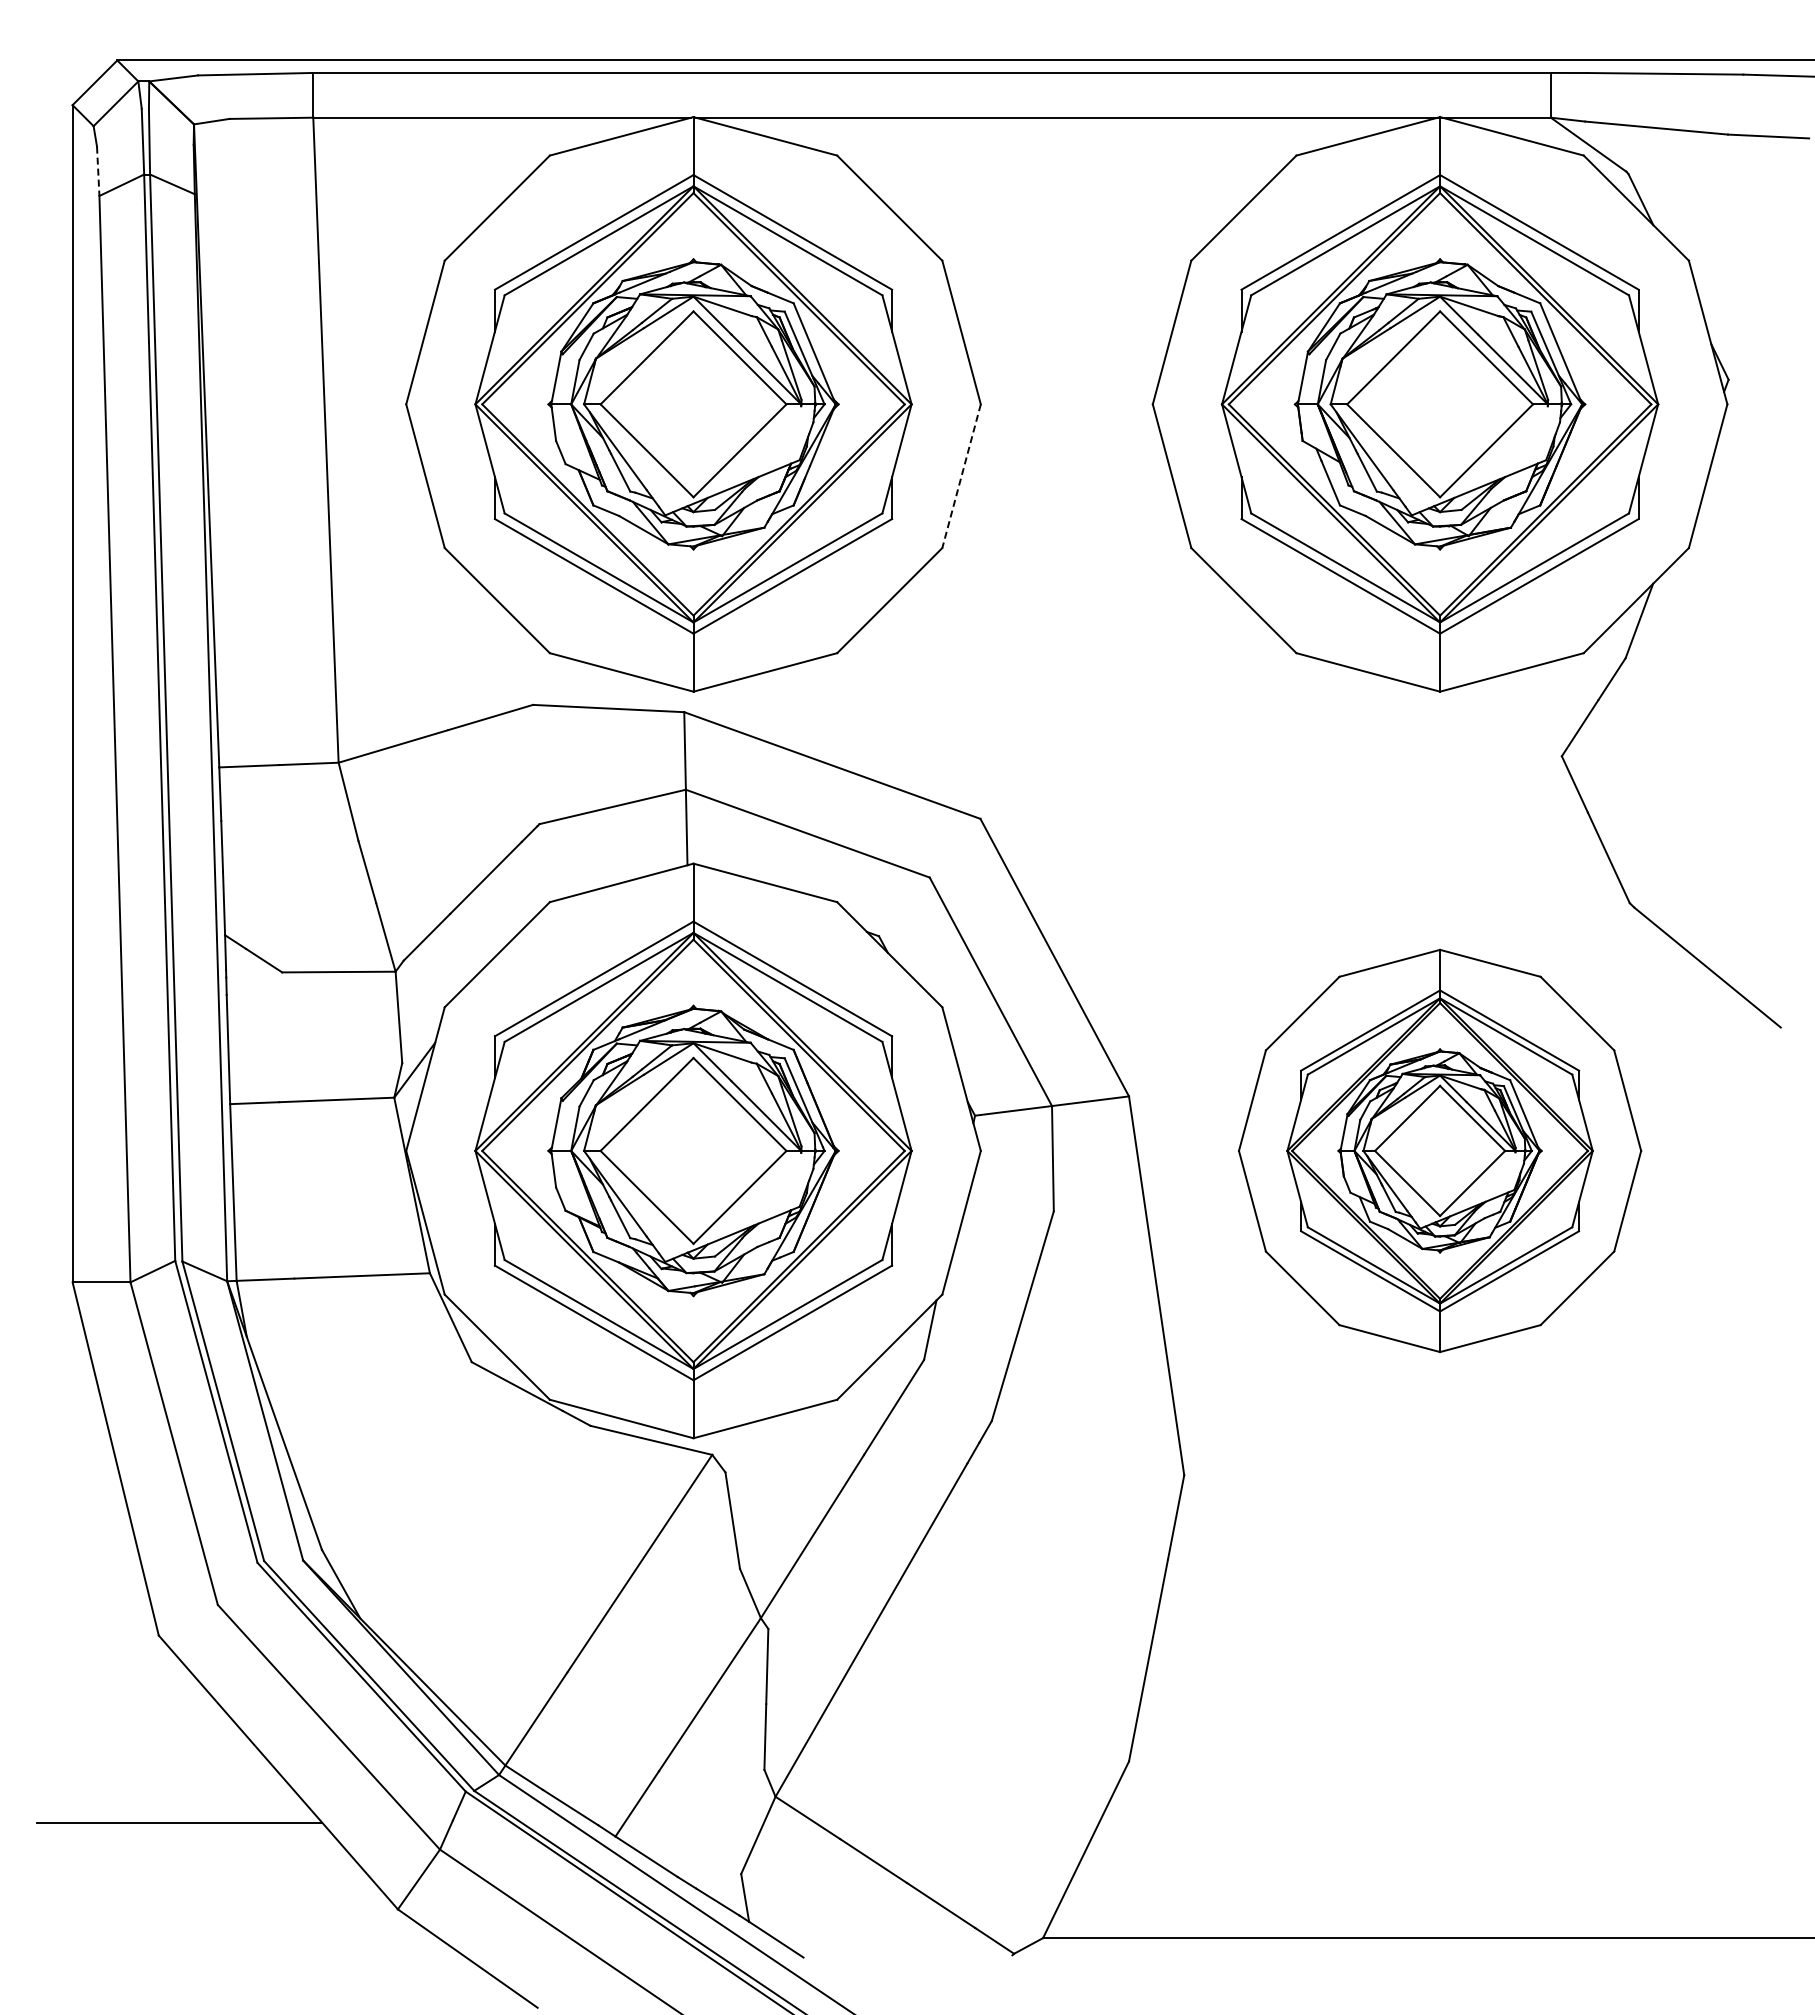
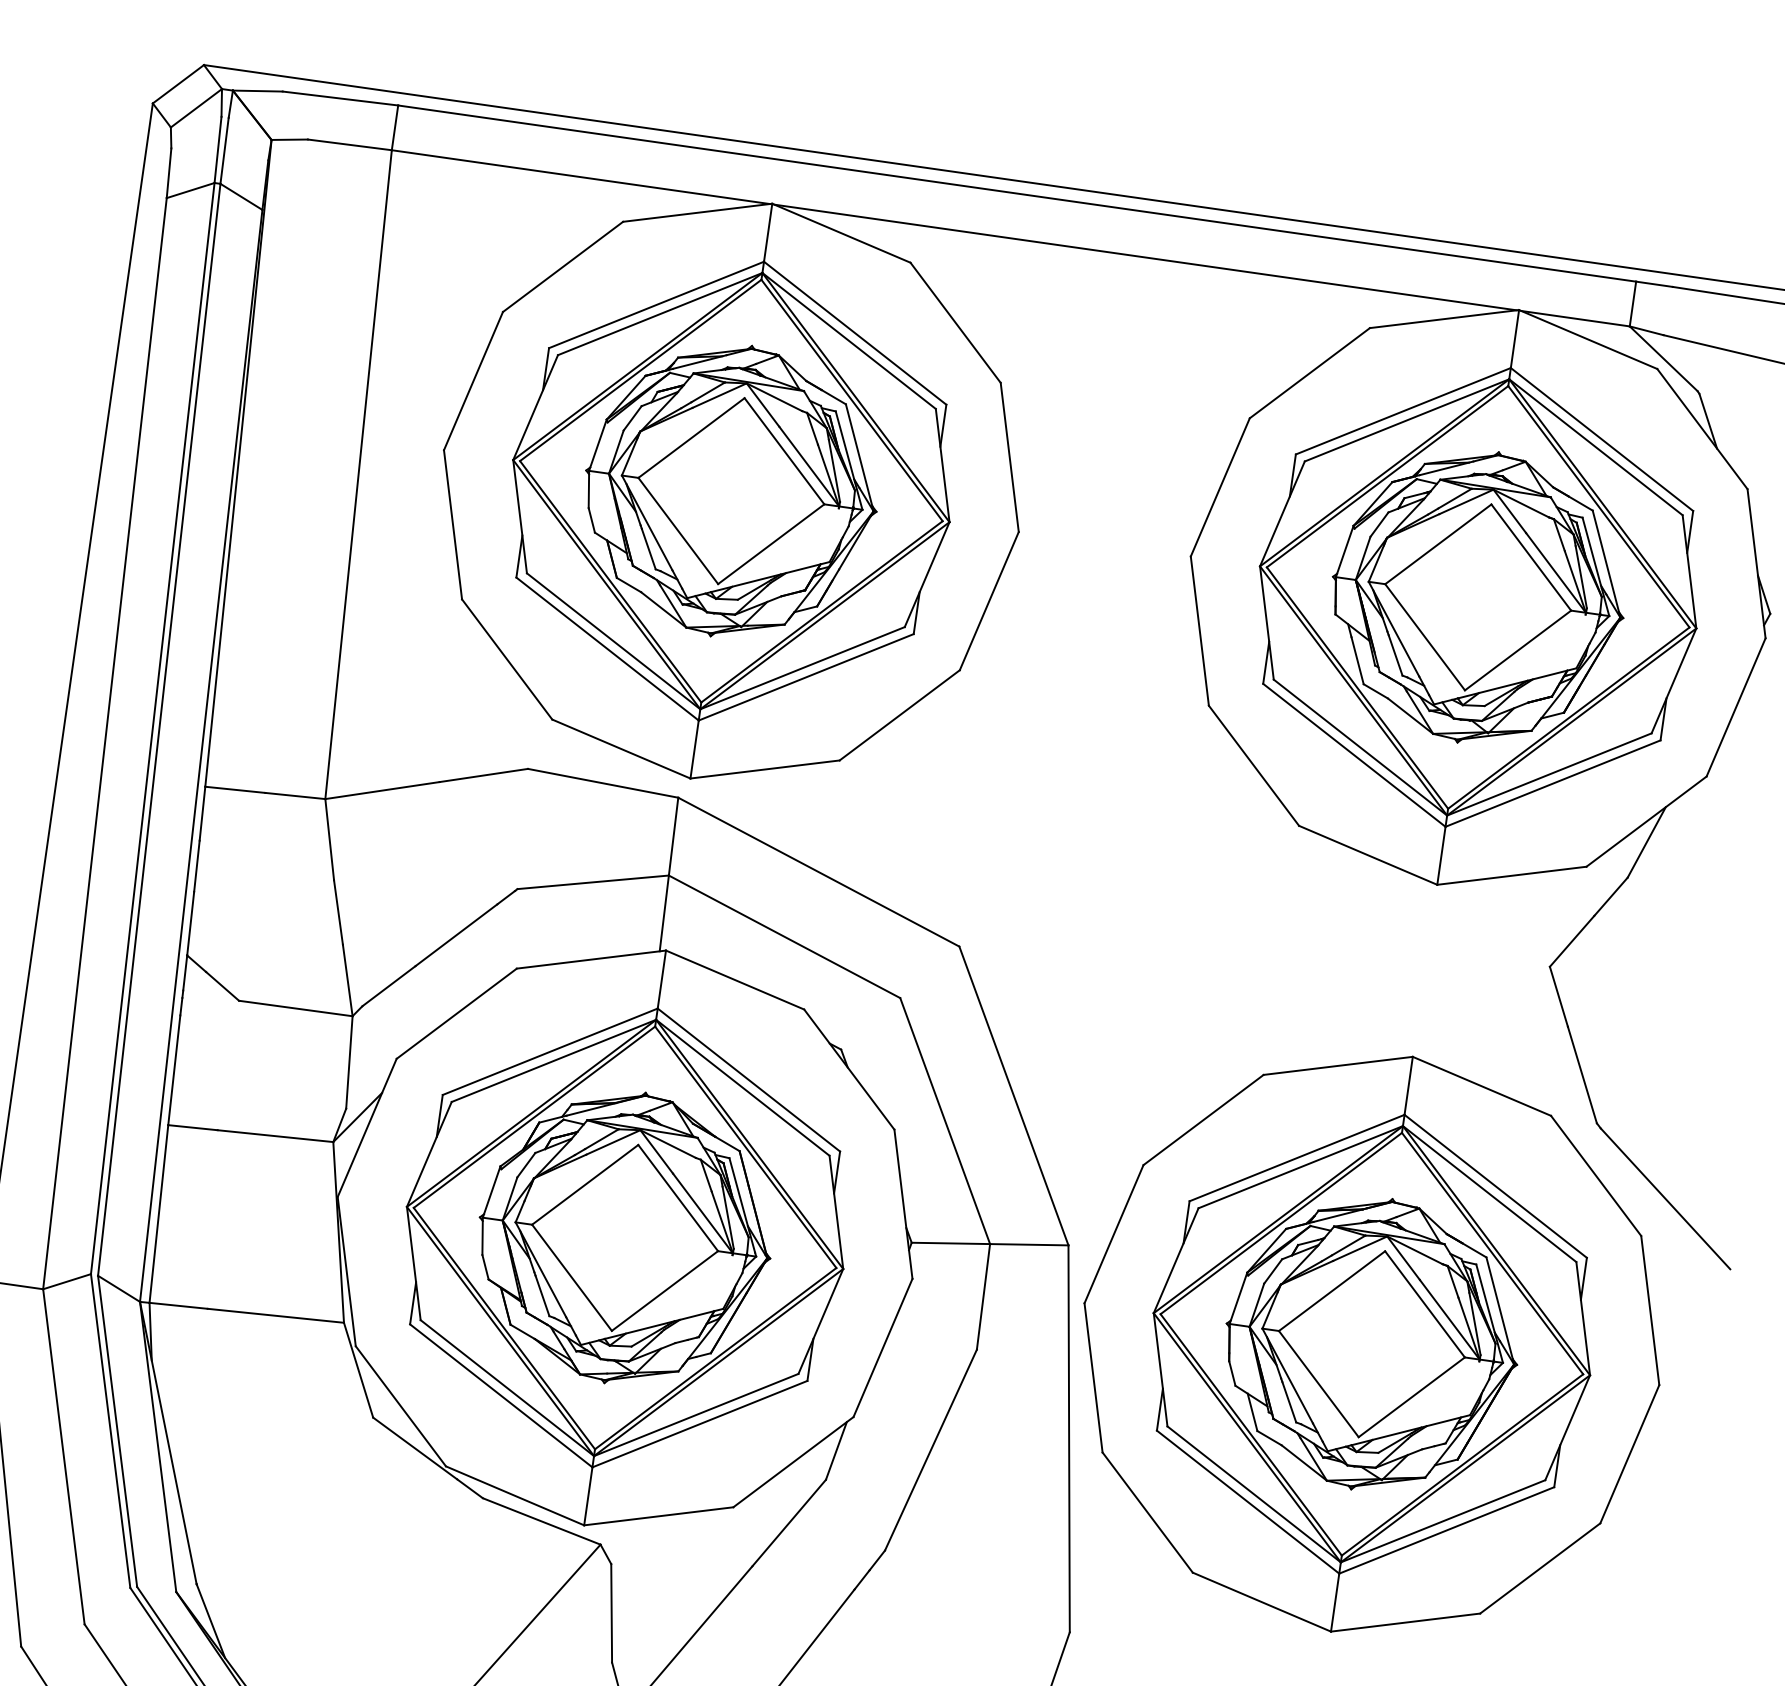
line: (98, 171) -> (169, 173), dashed -> solid
line: (961, 476) -> (989, 601), dashed -> solid
part: (1439, 1150) -> (1371, 1343), size x1.43

